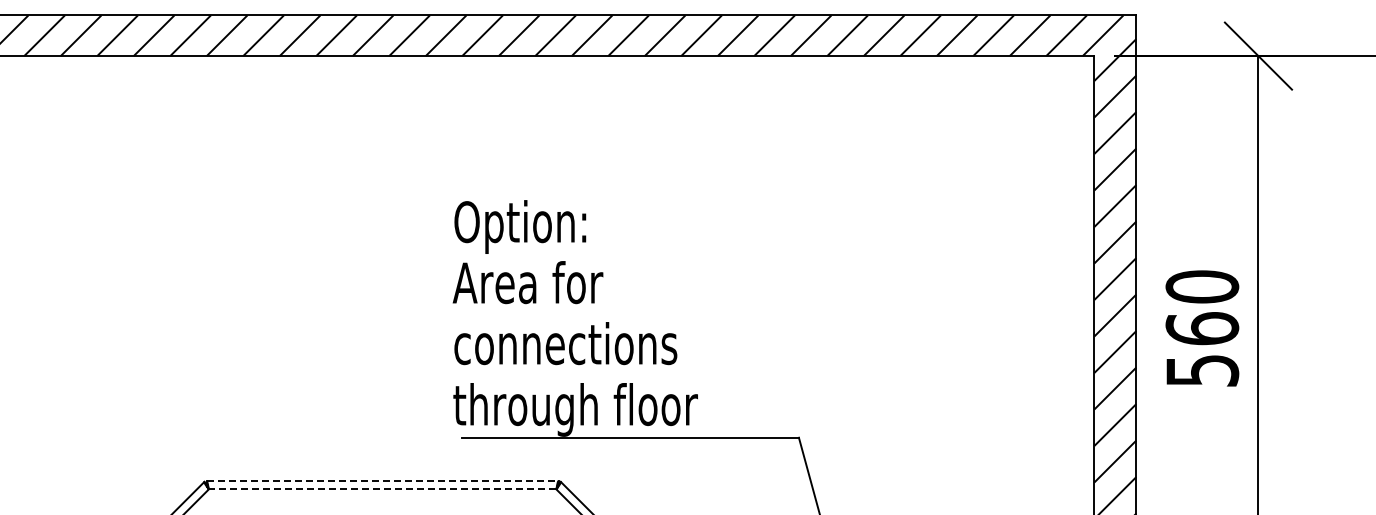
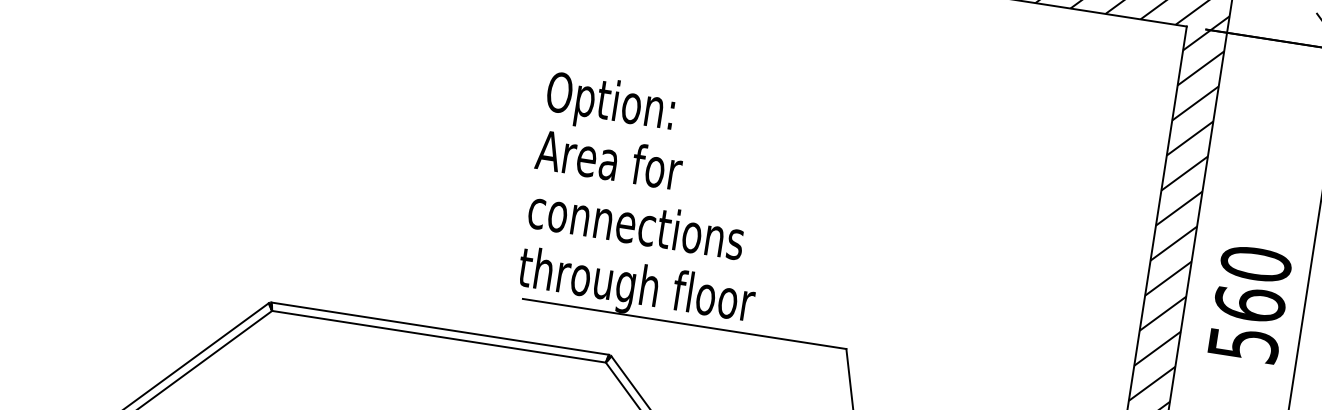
line: (382, 481) -> (440, 329), dashed -> solid
line: (382, 489) -> (438, 336), dashed -> solid

